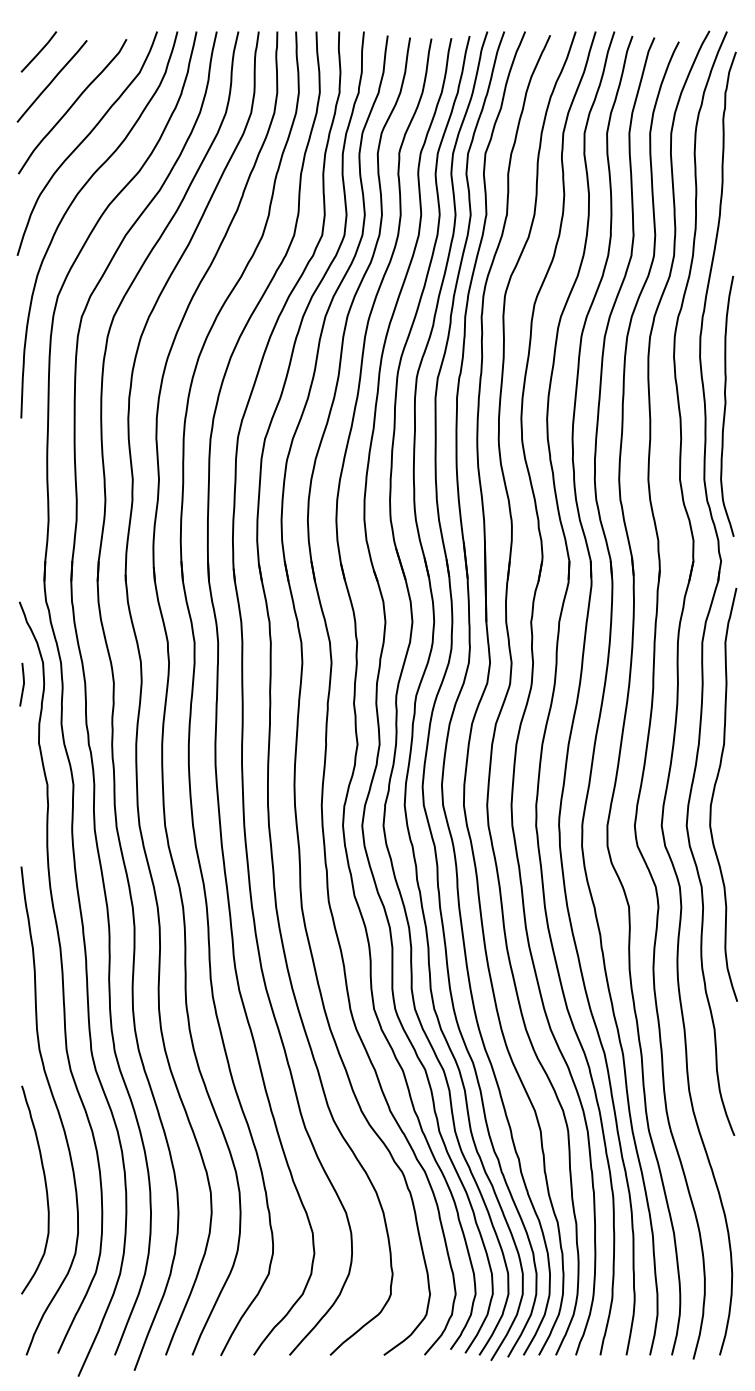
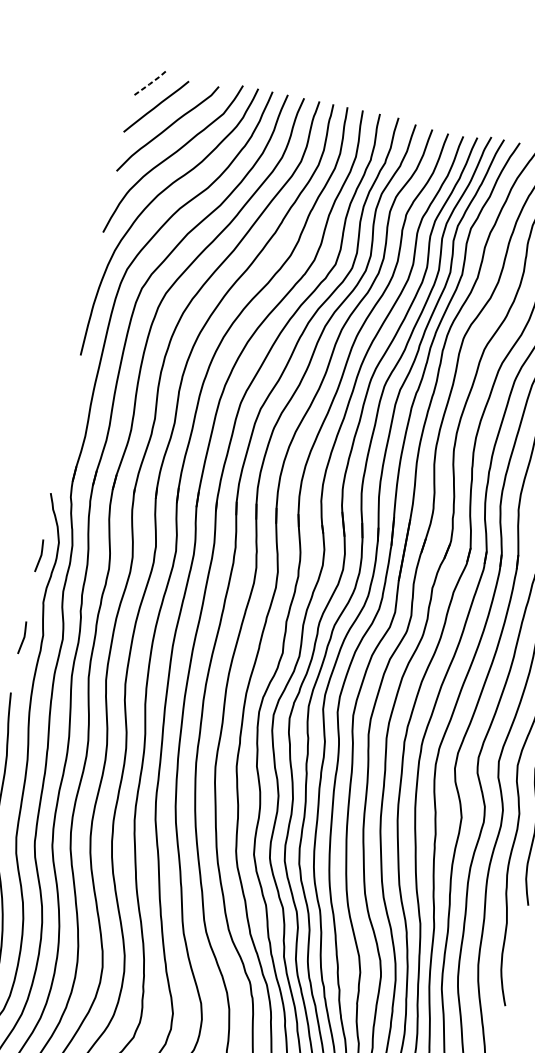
line: (39, 52) -> (151, 83), solid -> dashed
line: (22, 794) -> (22, 638), added

